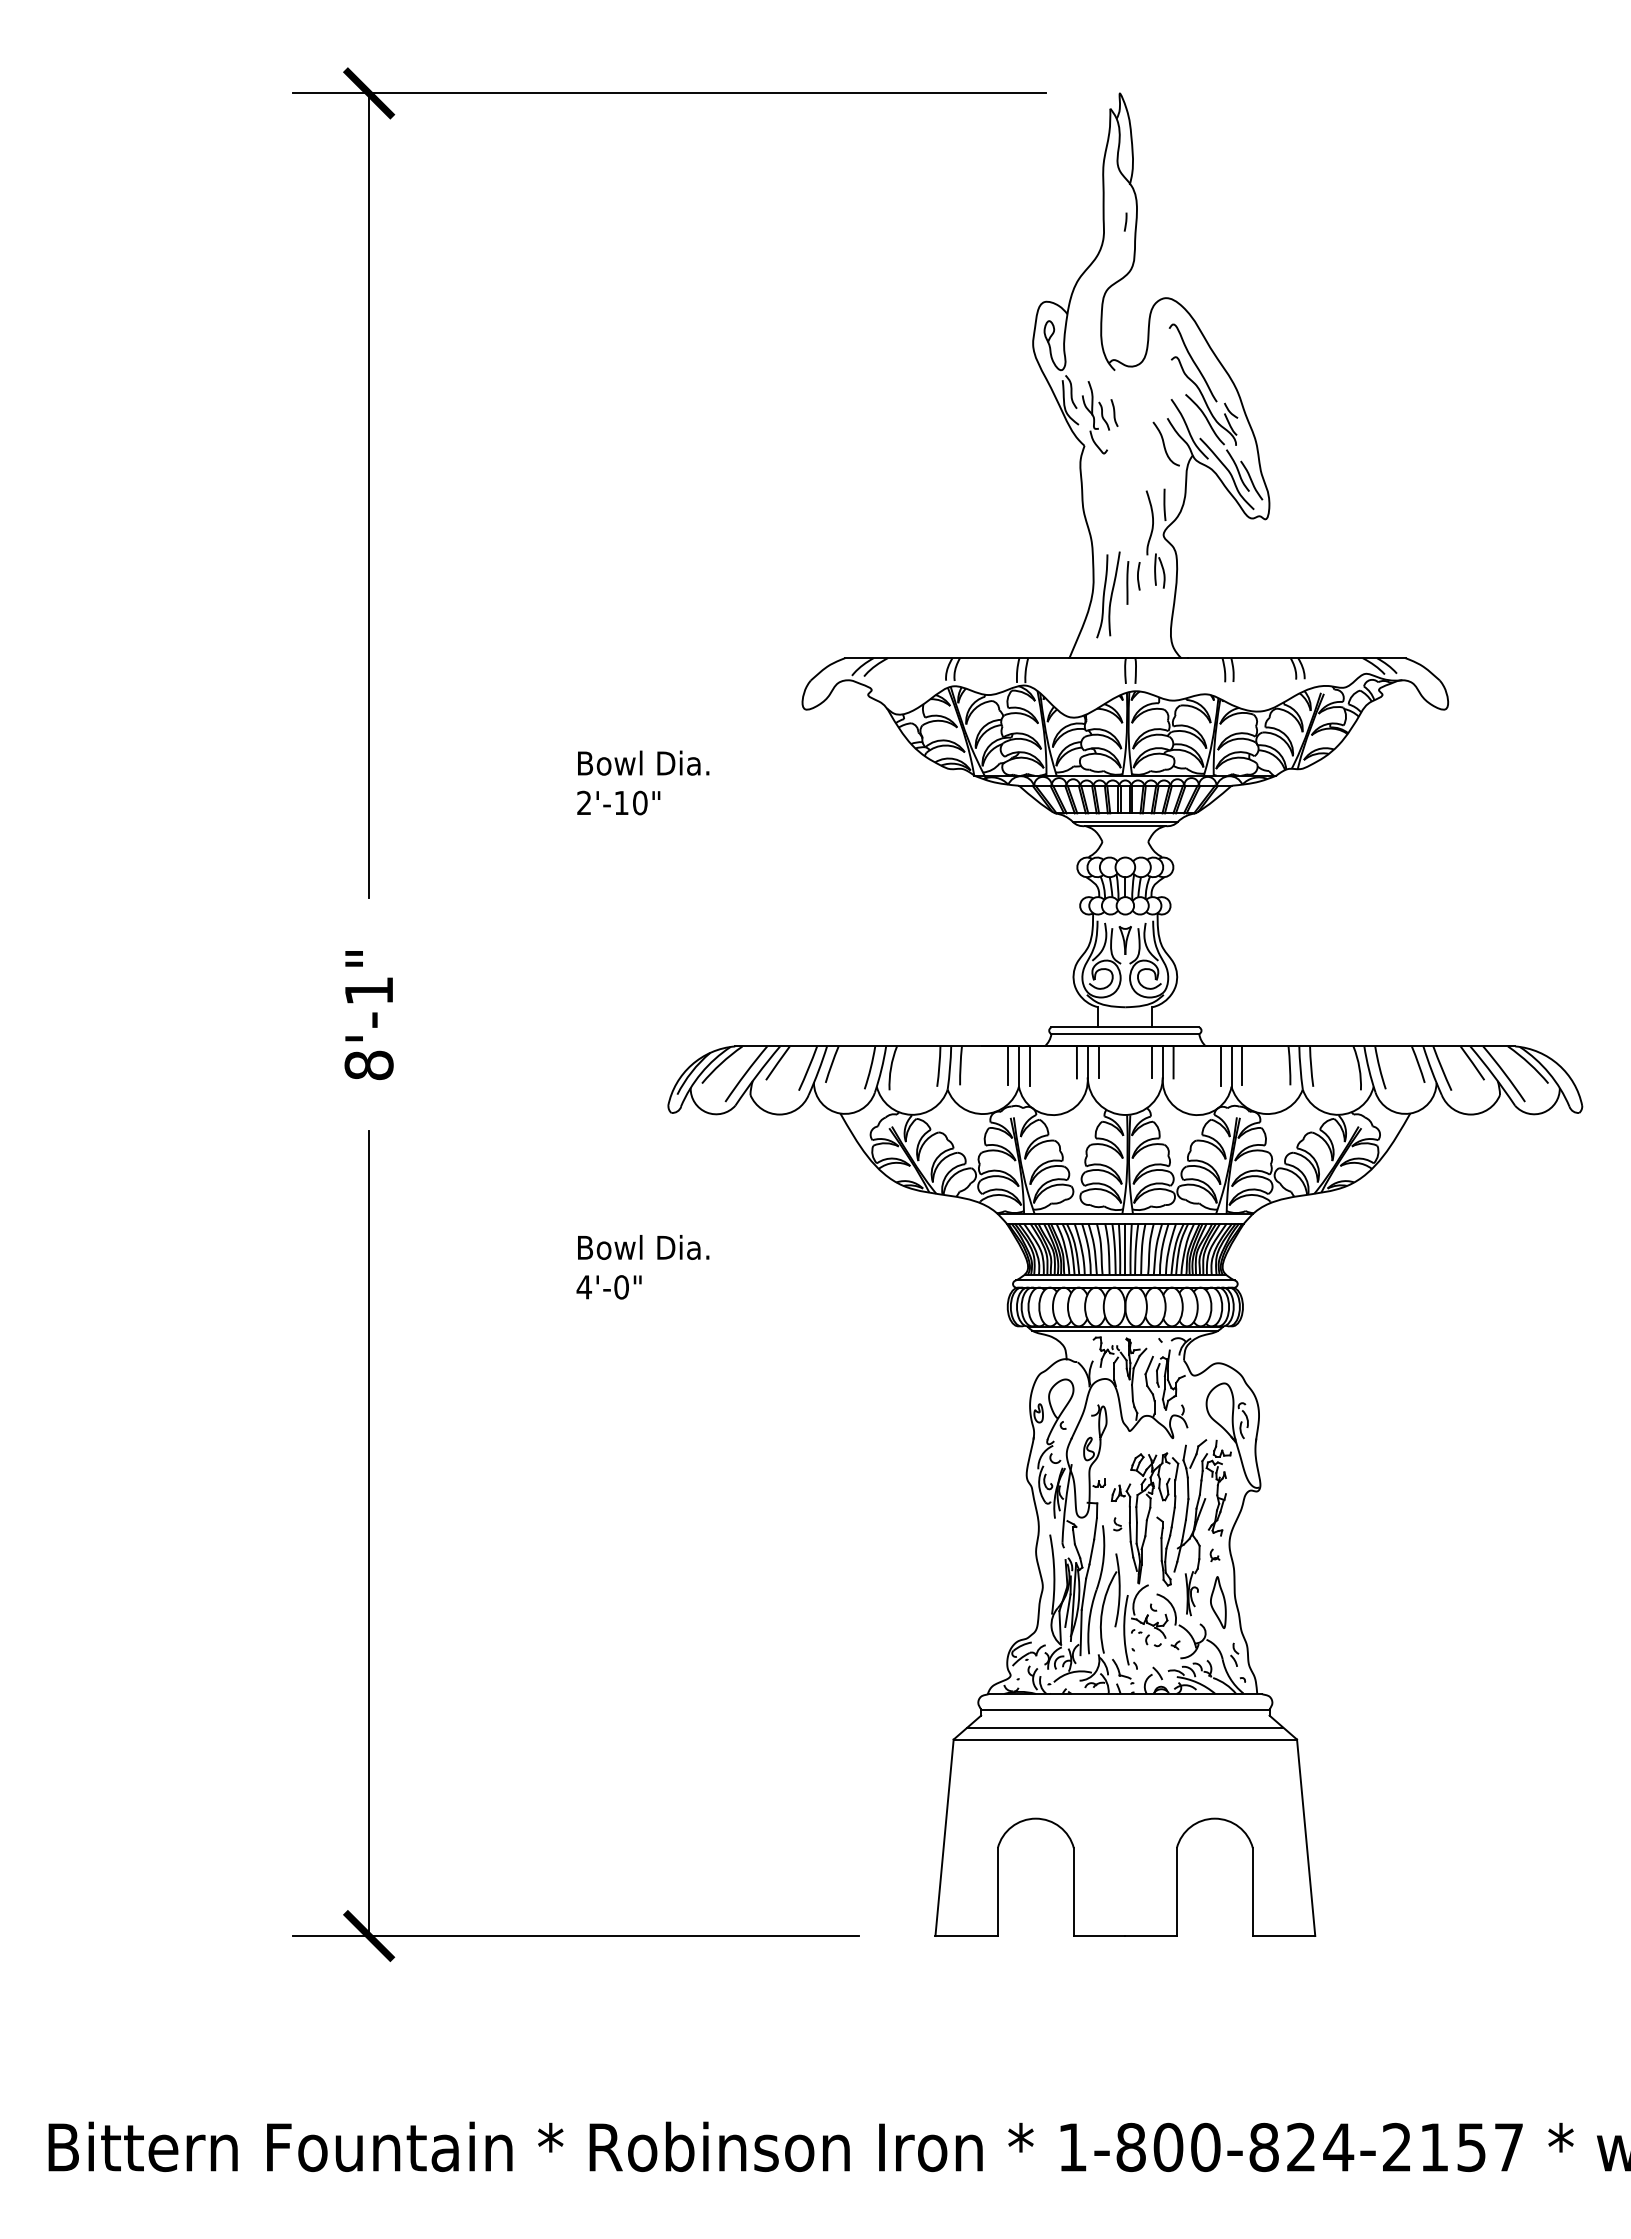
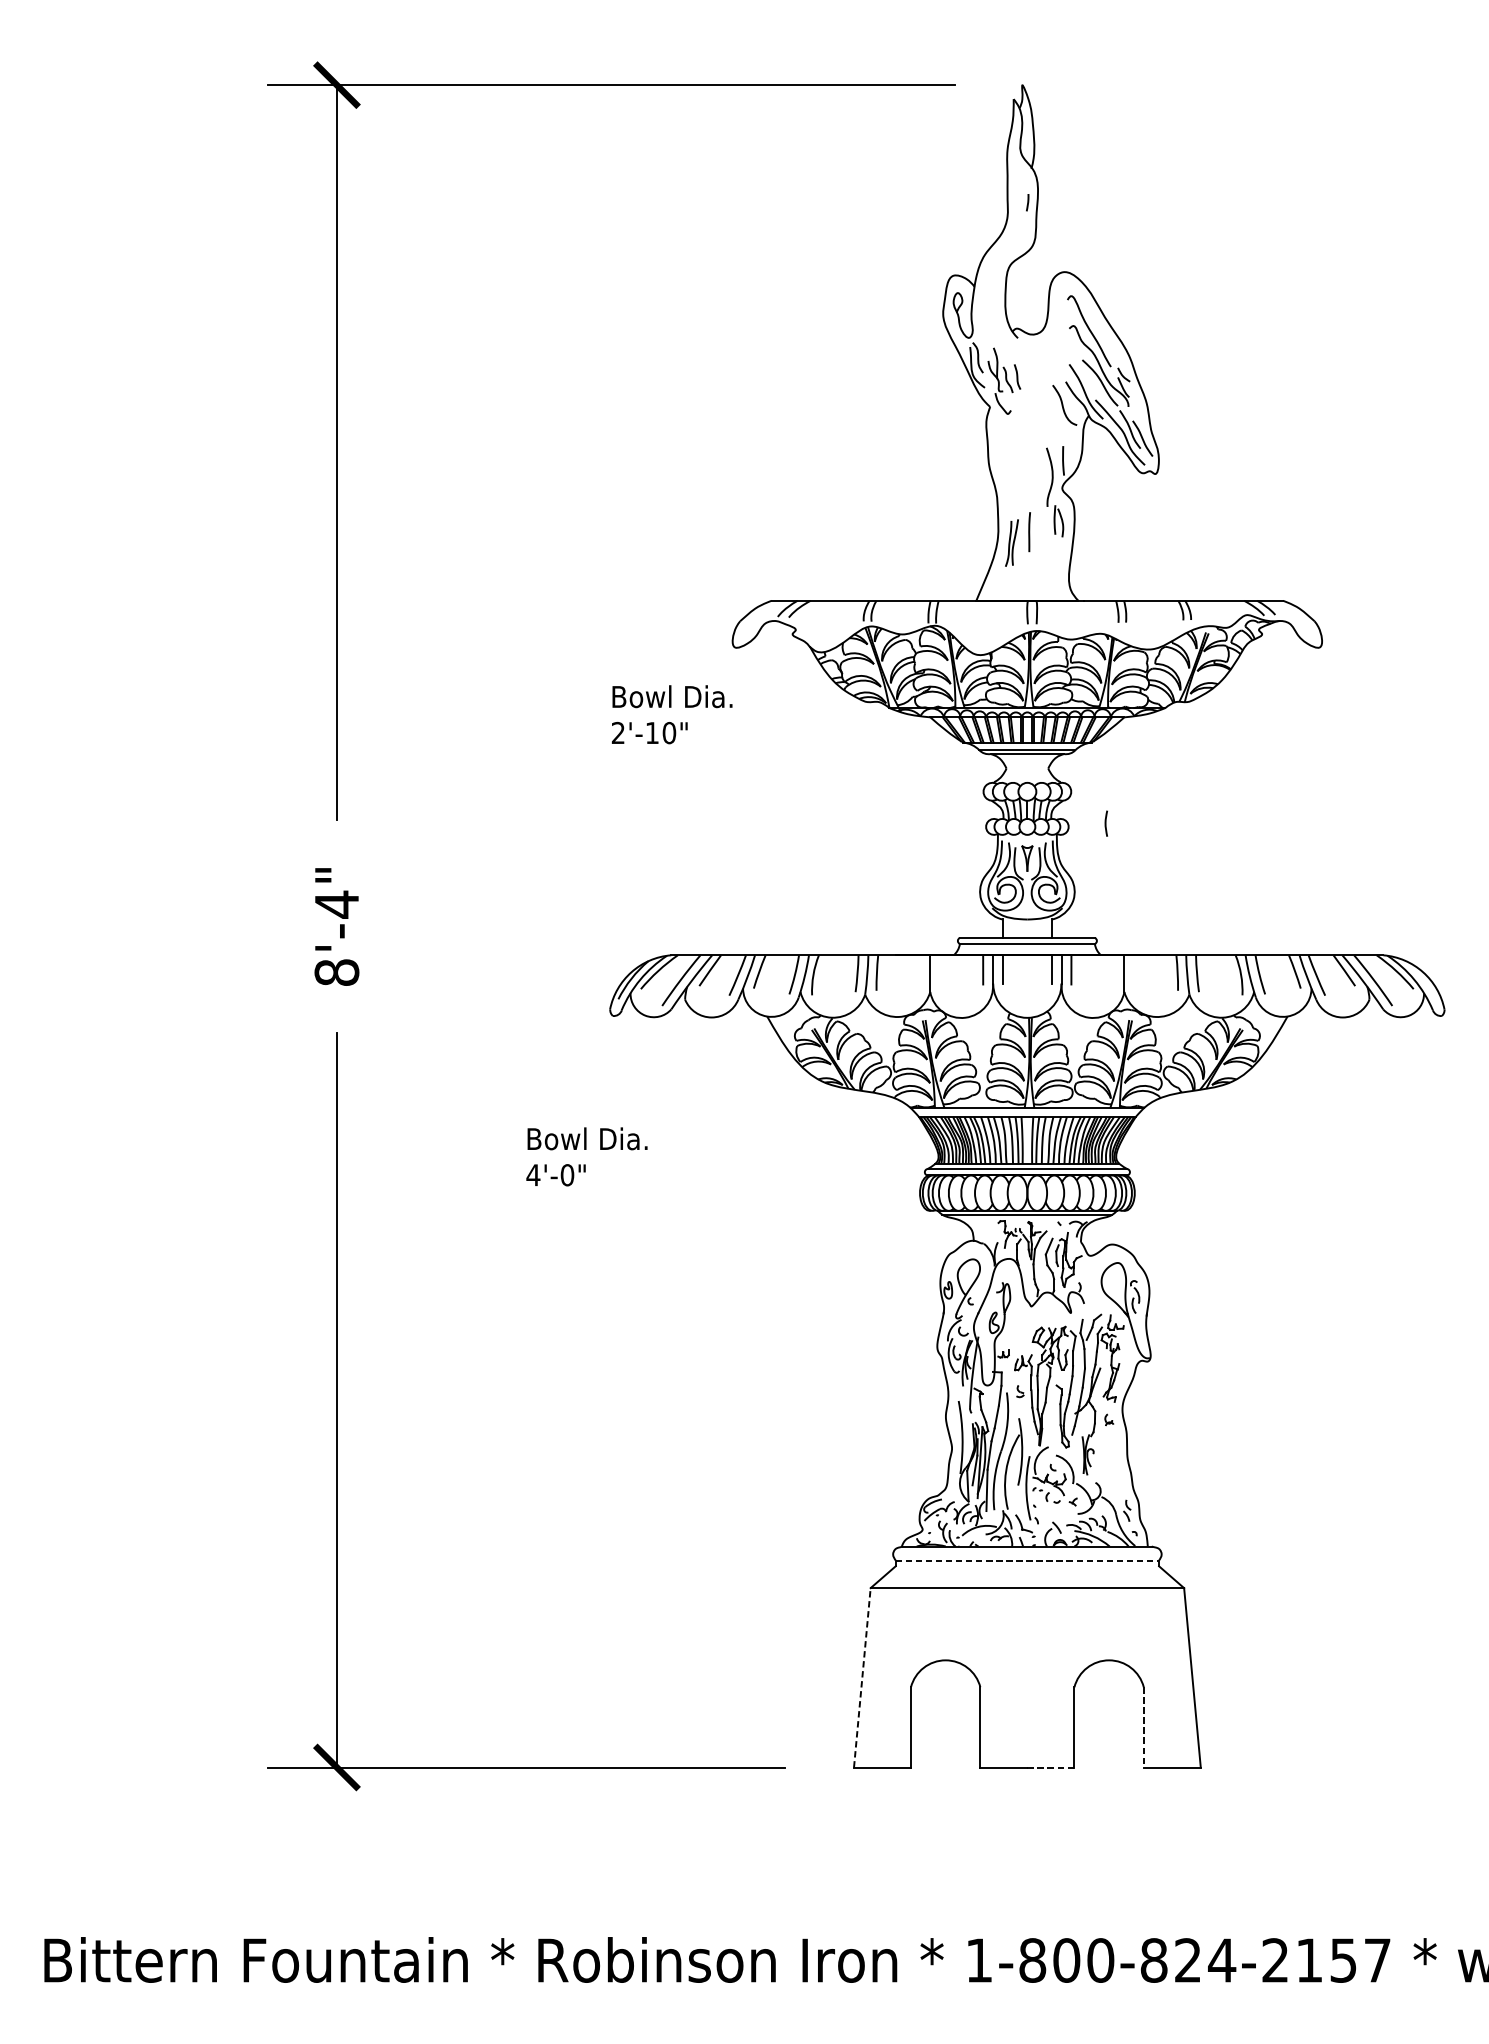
line: (1138, 576) -> (1106, 823), moved
part: (1108, 594) -> (1012, 542), size x0.6
text: (643, 782) -> (672, 714), moved
text: (368, 990) -> (336, 904), 8'-1" -> 8'-4"
line: (1008, 1065) -> (920, 972), removed
line: (1029, 1065) -> (939, 972), removed
line: (1220, 1065) -> (1114, 972), removed
line: (1242, 1065) -> (1134, 972), removed
line: (1125, 1248) -> (1027, 1139), removed
part: (1218, 1602) -> (1112, 1462), removed
line: (1125, 1709) -> (1027, 1560), solid -> dashed
line: (1125, 1727) -> (1027, 1577), removed
line: (944, 1837) -> (862, 1677), solid -> dashed
line: (1252, 1892) -> (1143, 1727), solid -> dashed
line: (1151, 1936) -> (1051, 1767), solid -> dashed

